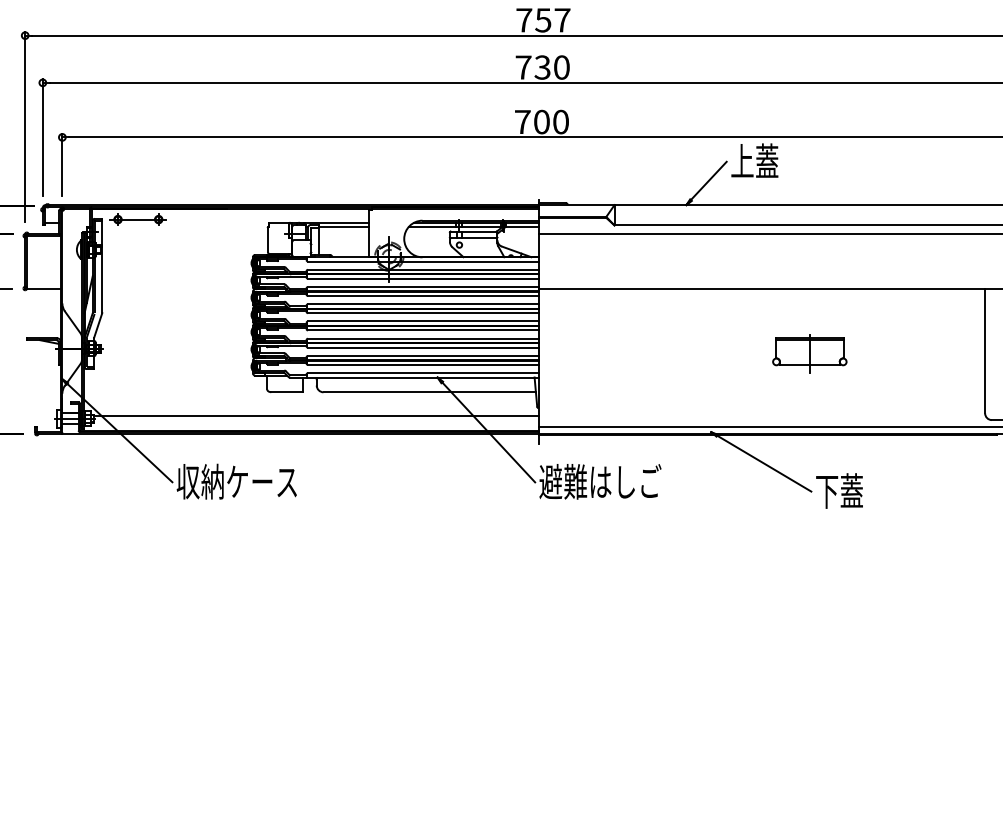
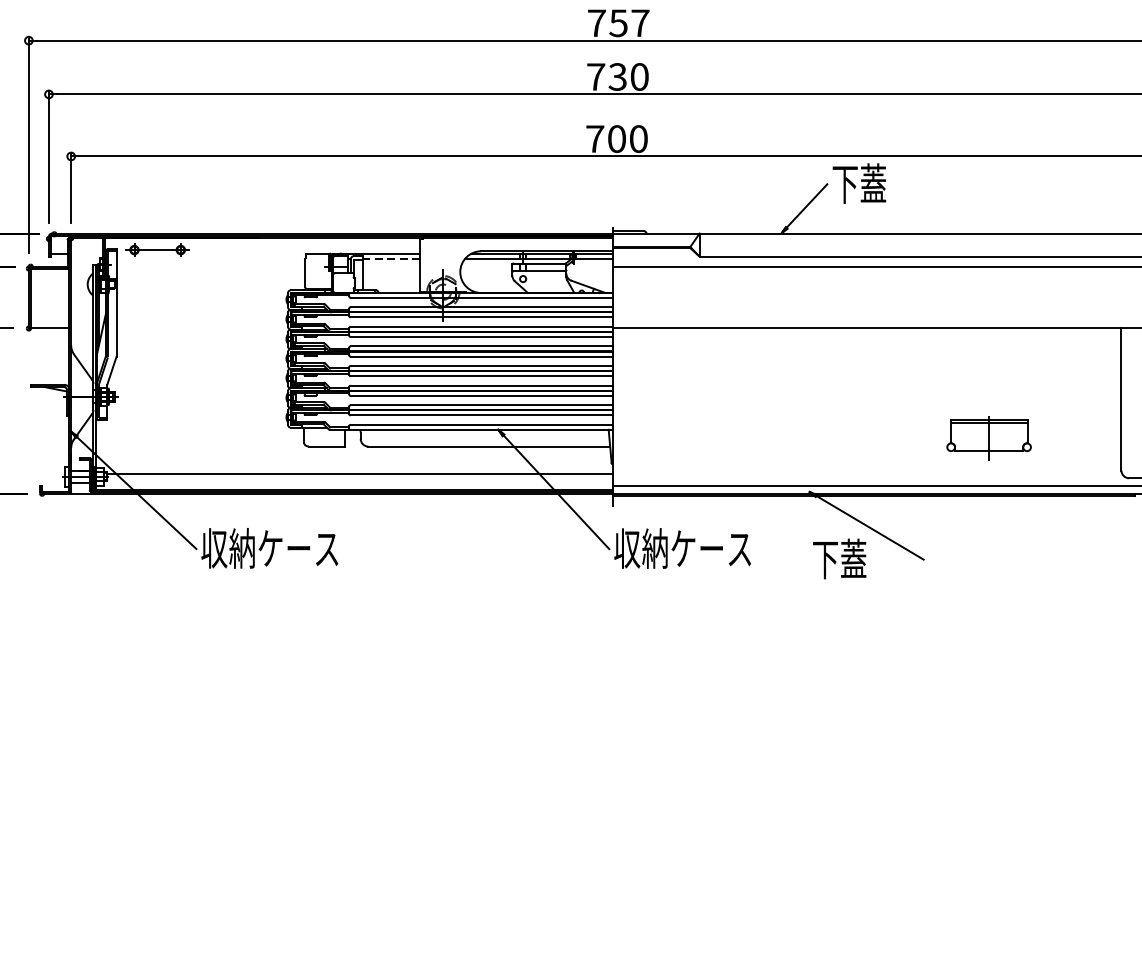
text: (742, 161) -> (845, 183), 上蓋 -> 下蓋
line: (343, 227) -> (391, 259), solid -> dashed
part: (809, 353) -> (988, 437), moved
text: (600, 481) -> (683, 548), 避難はしご -> 収納ケース
text: (839, 490) -> (839, 558), moved

